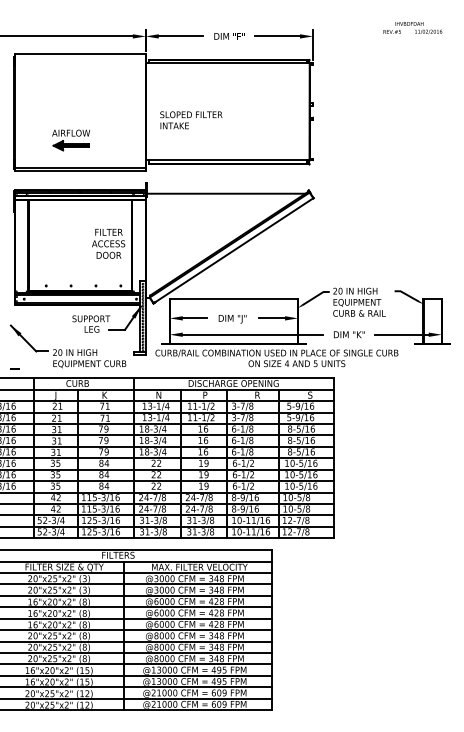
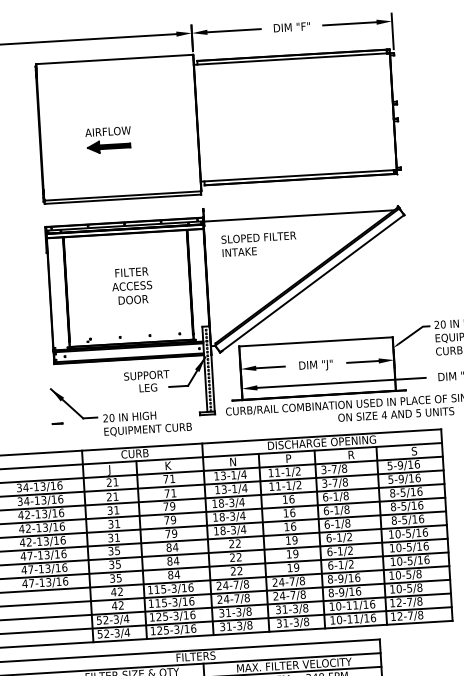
text: (191, 120) -> (259, 244), moved
part: (70, 140) -> (107, 140), moved
text: (108, 243) -> (132, 285), moved
part: (14, 368) -> (57, 423), moved

